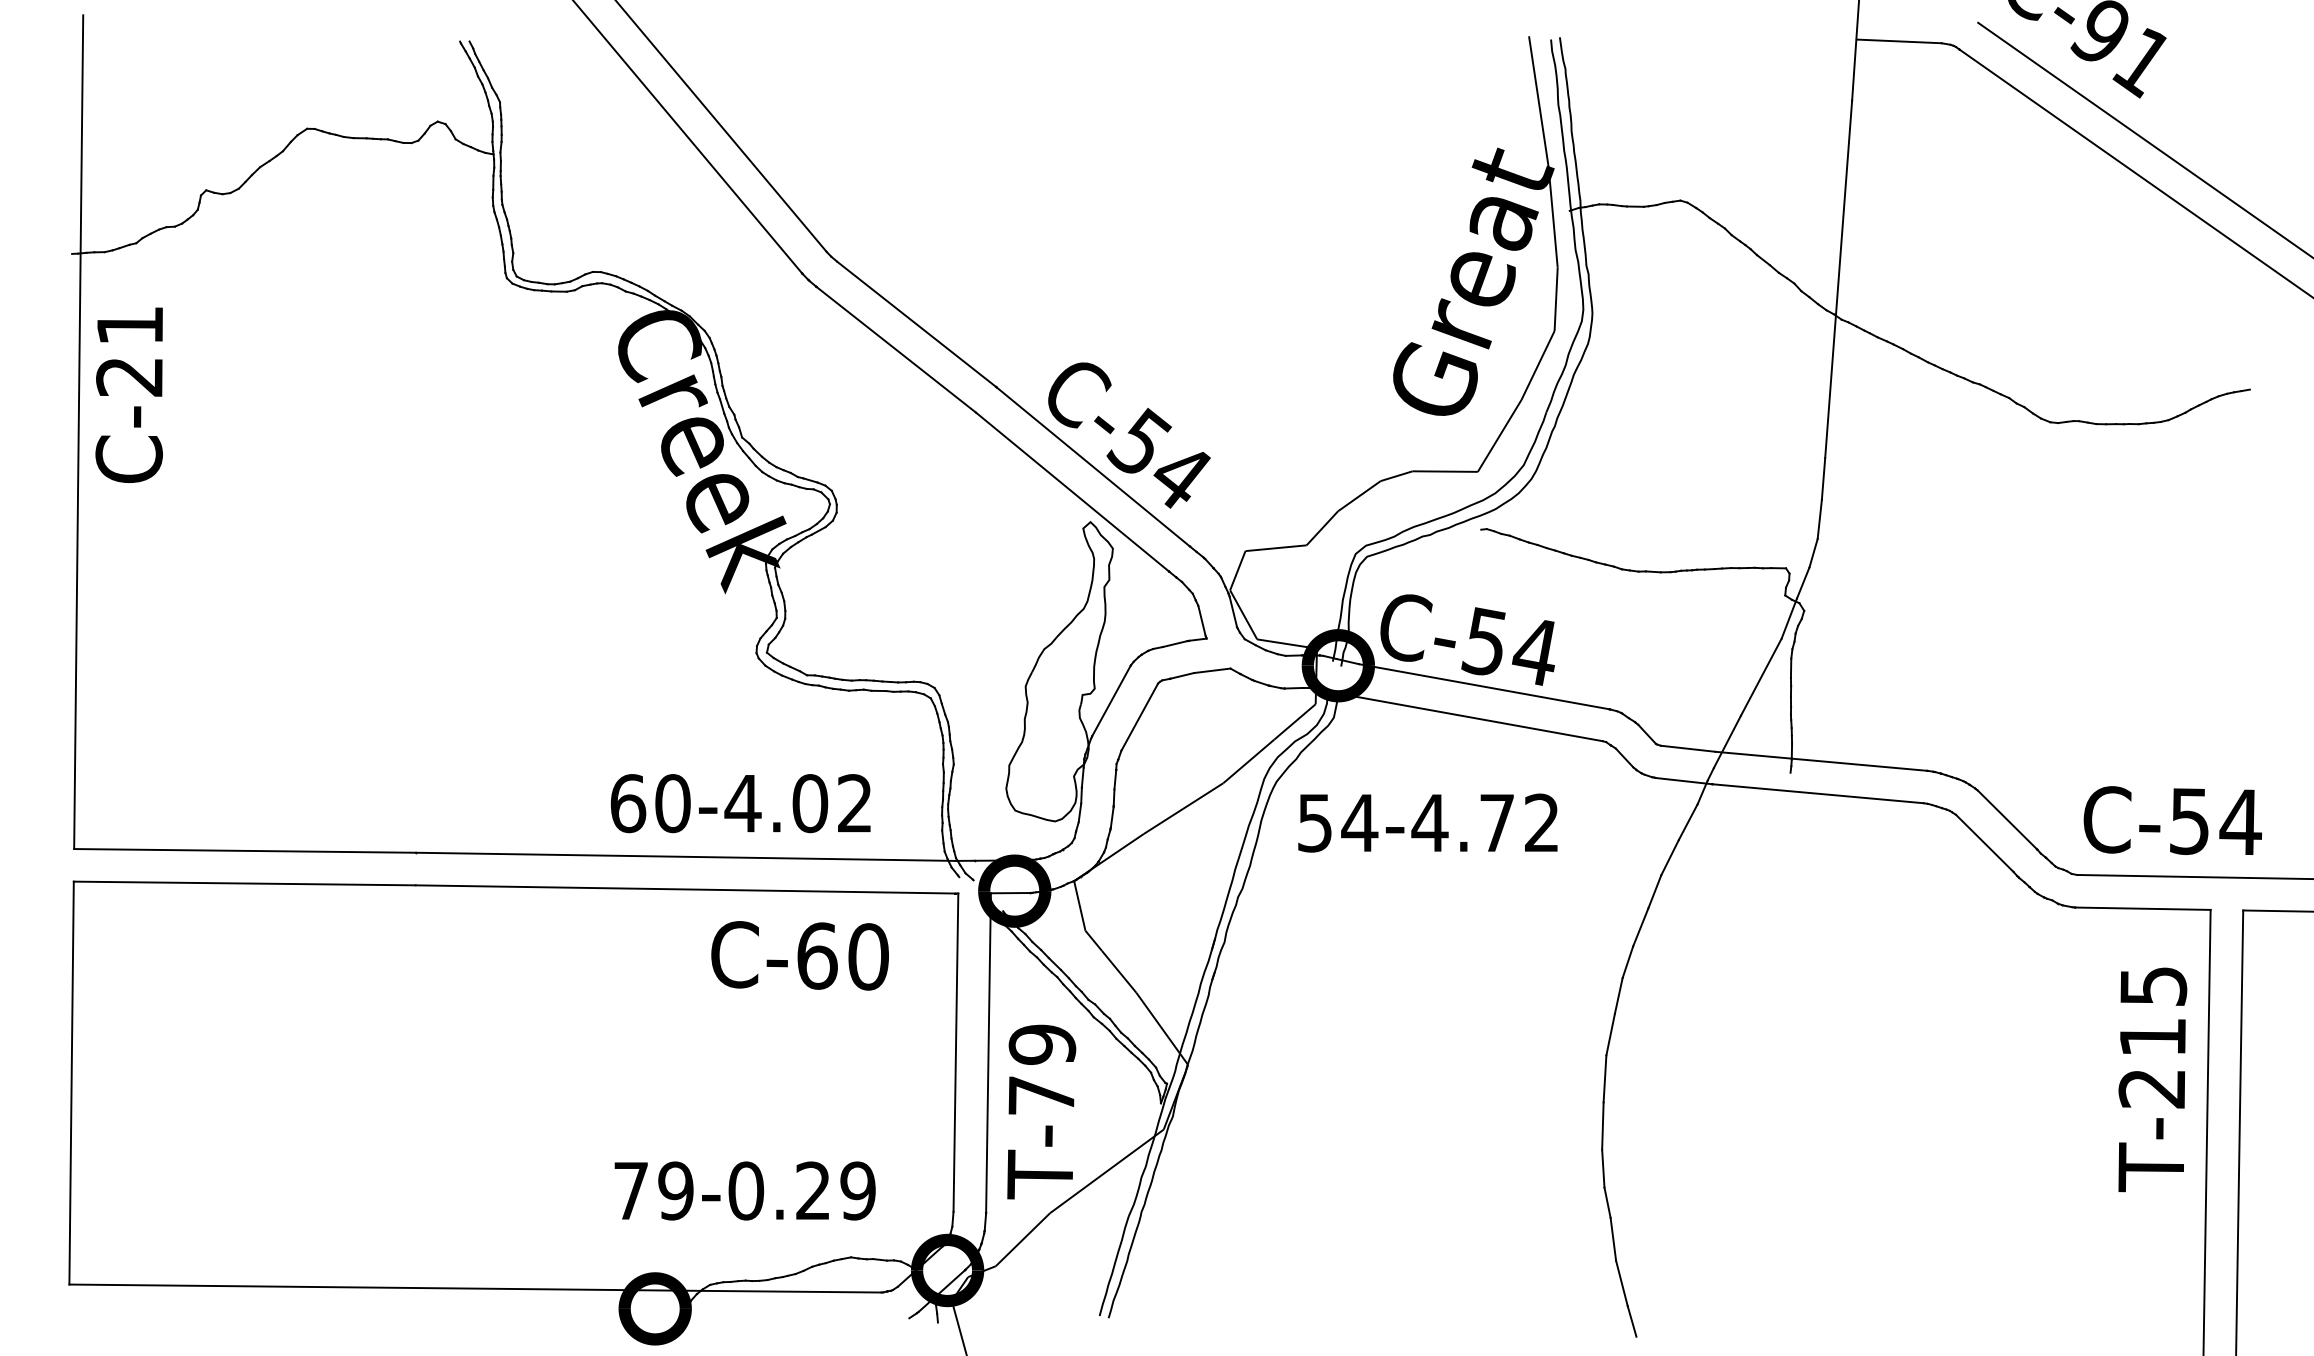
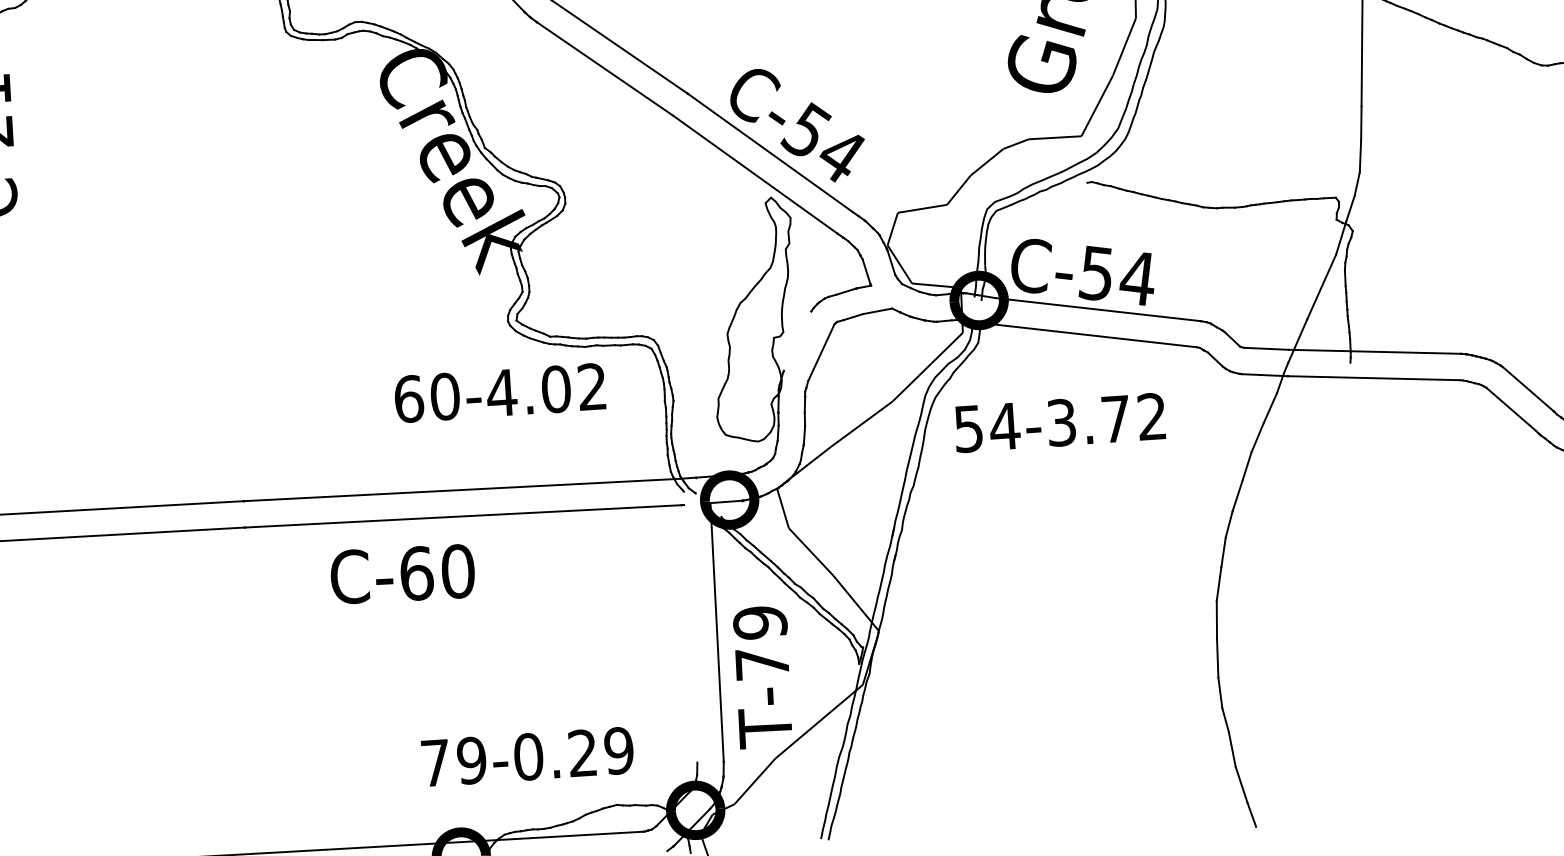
line: (1111, 700) -> (797, 340), removed
text: (740, 803) -> (499, 393), moved
text: (1429, 822) -> (1061, 422), 54-4.72 -> 54-3.72
text: (799, 955) -> (402, 574), moved
line: (955, 1052) -> (690, 633), removed

